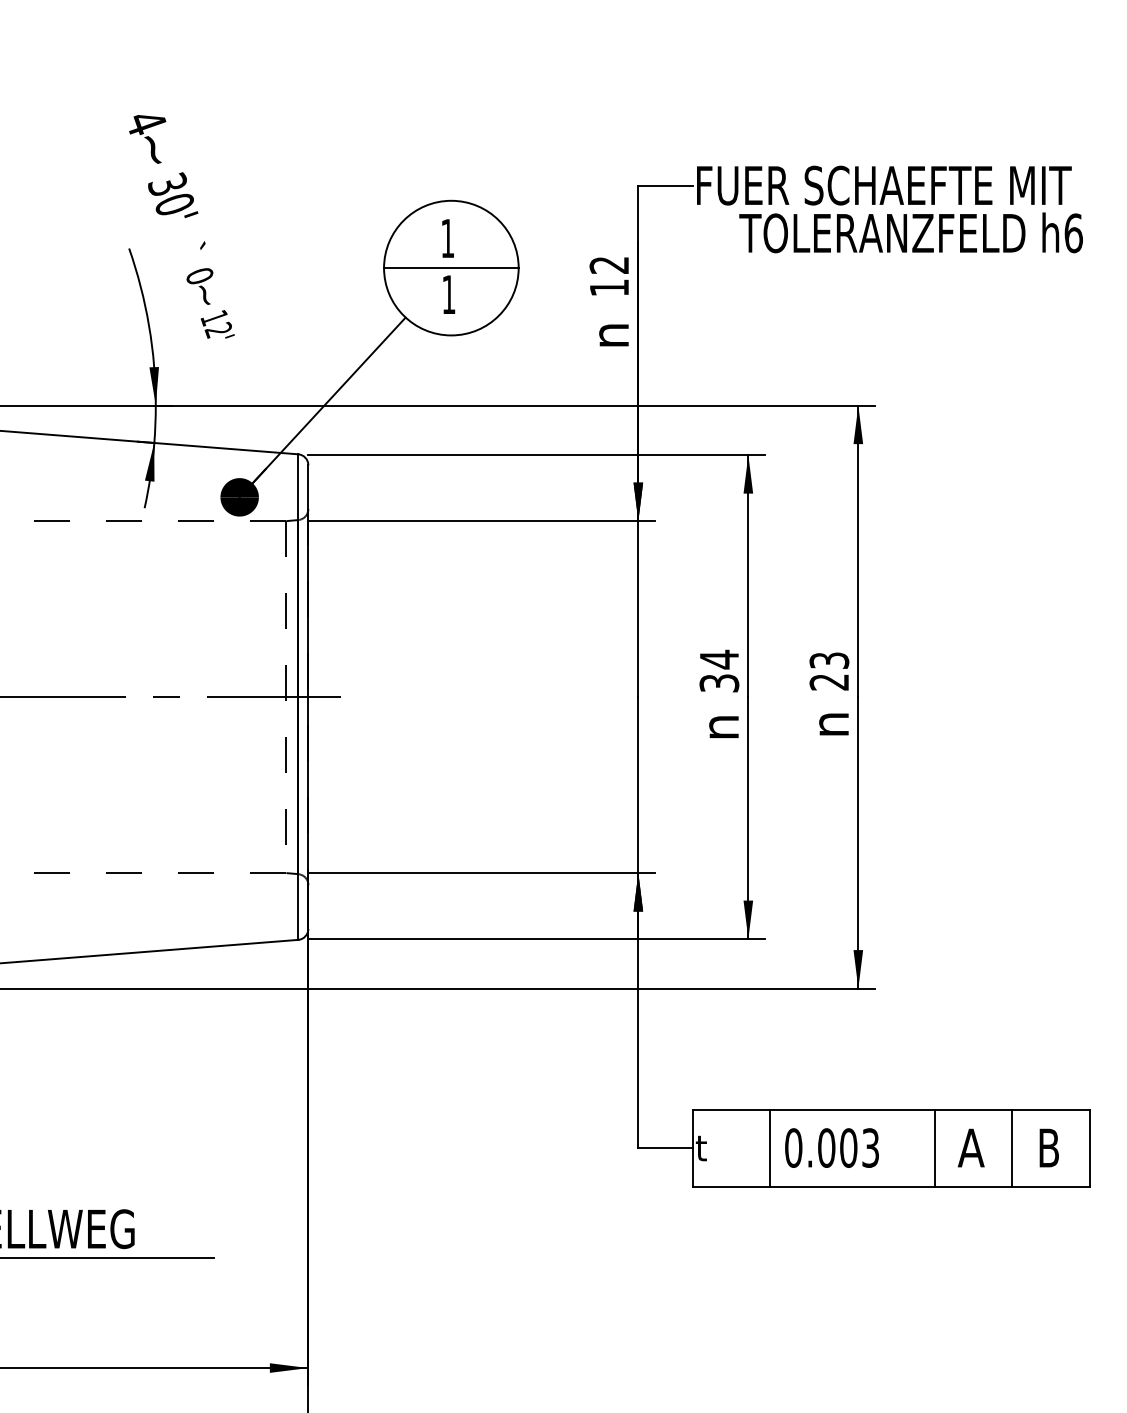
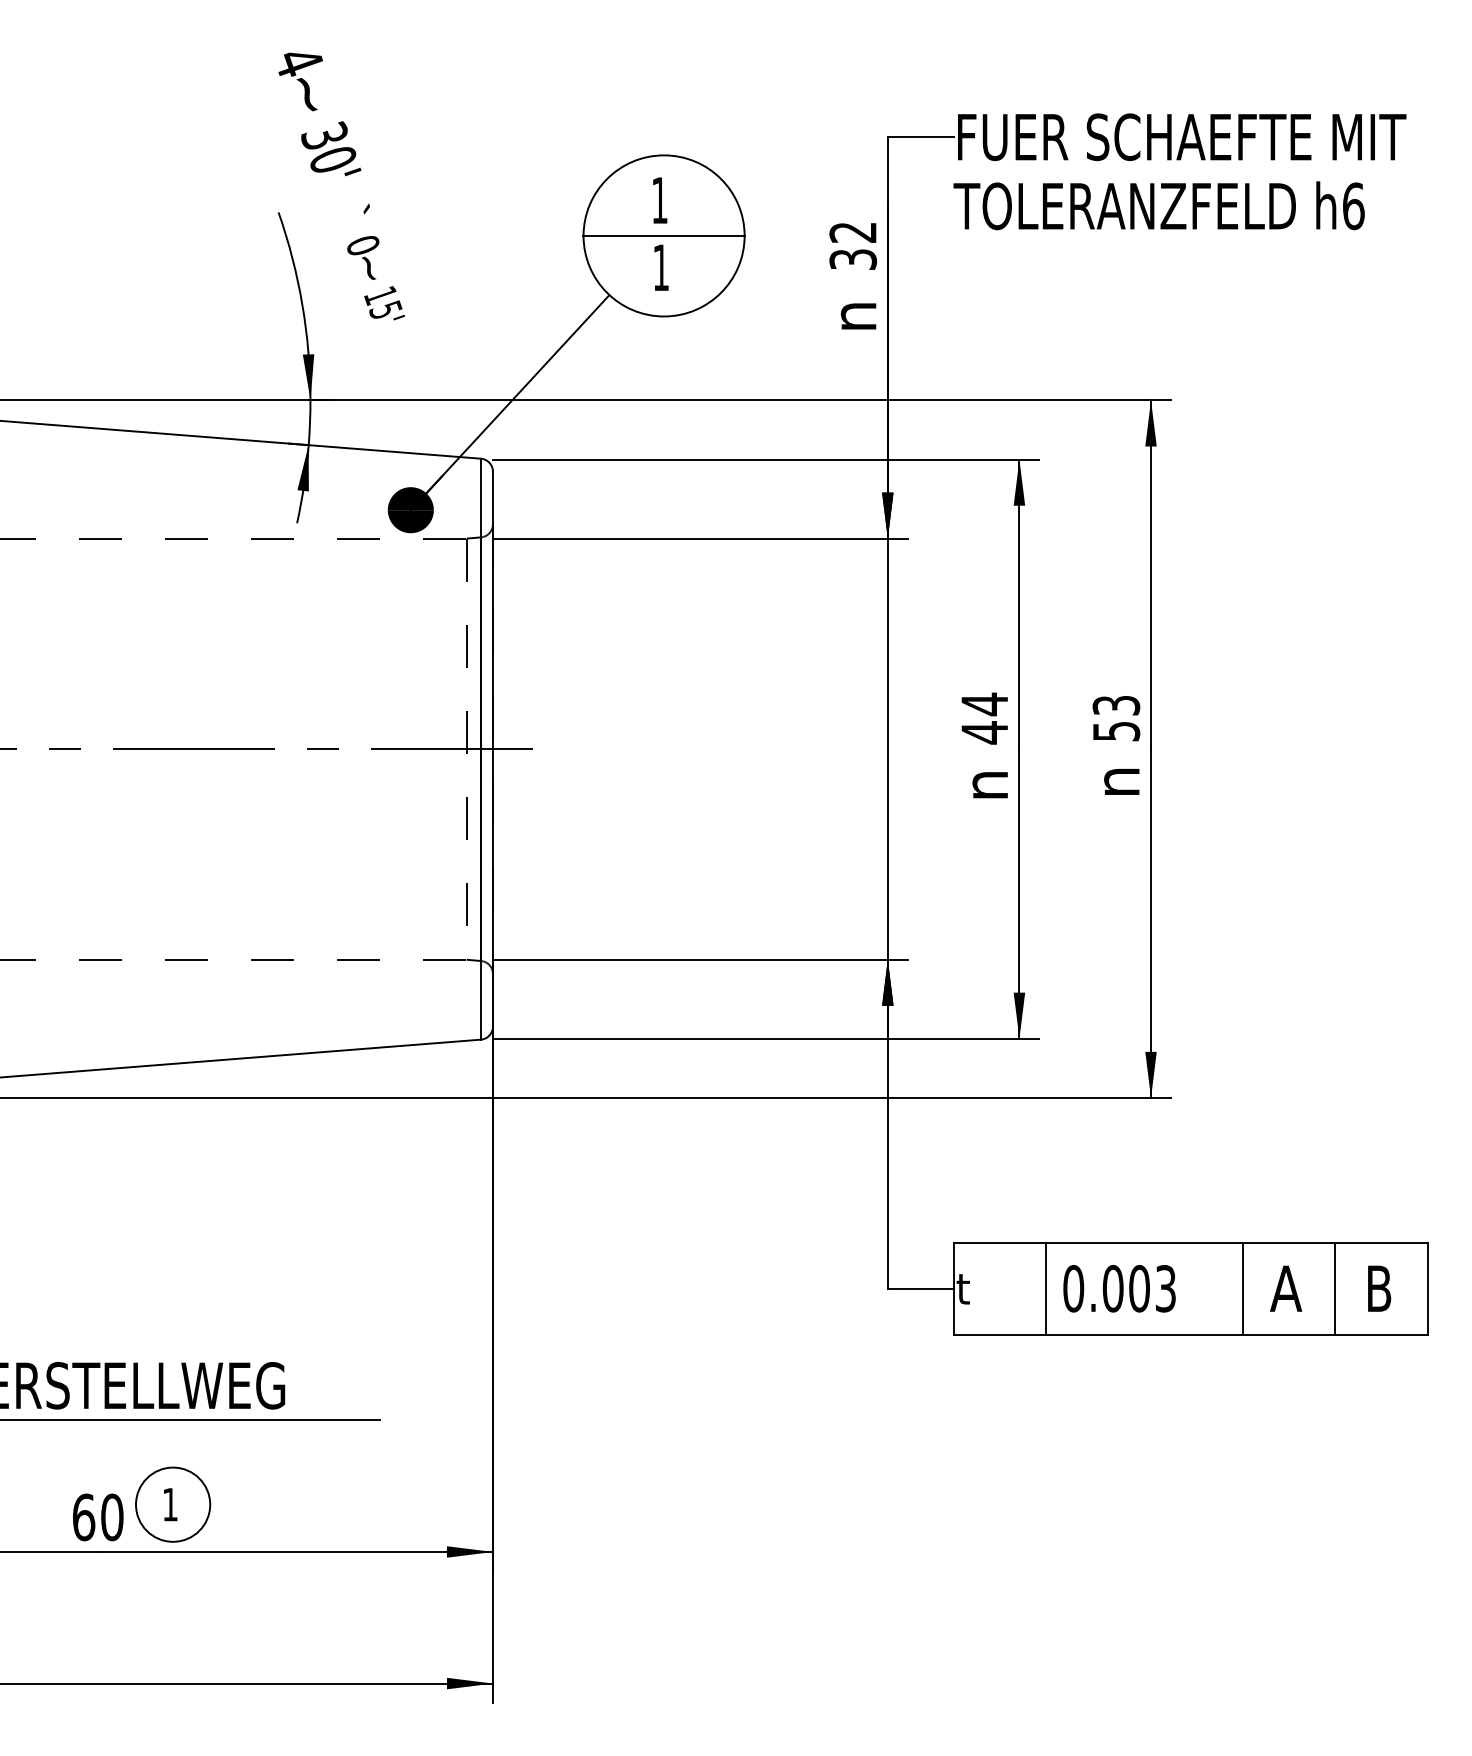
text: (910, 232) -> (1158, 205), moved
text: (609, 287) -> (853, 259), 12 -> 32
text: (218, 330) -> (385, 310), 12' -> 15'
text: (829, 682) -> (1116, 731), 23 -> 53
text: (719, 683) -> (984, 732), 34 -> 44
part: (41, 1328) -> (173, 1504), added

